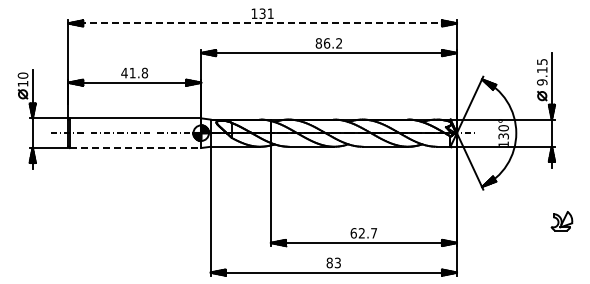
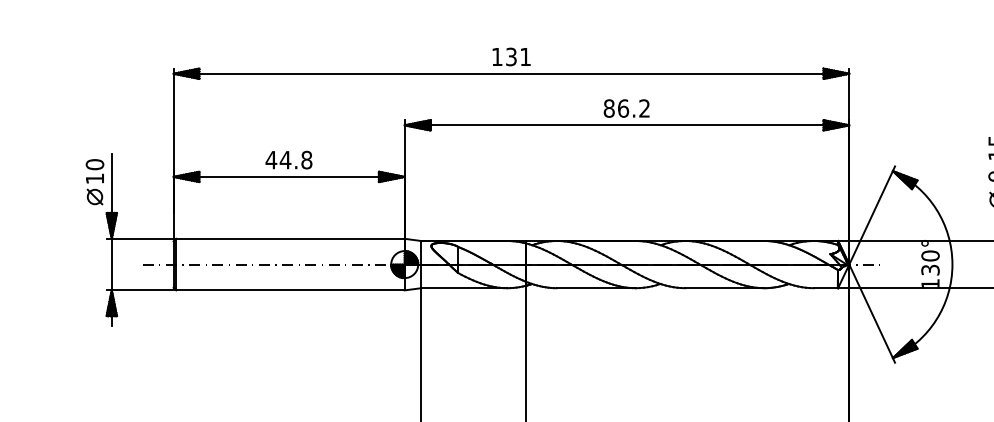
line: (263, 23) -> (512, 73), dashed -> solid
text: (132, 73) -> (285, 160), 41.8 -> 44.8
line: (135, 148) -> (290, 291), dashed -> solid

